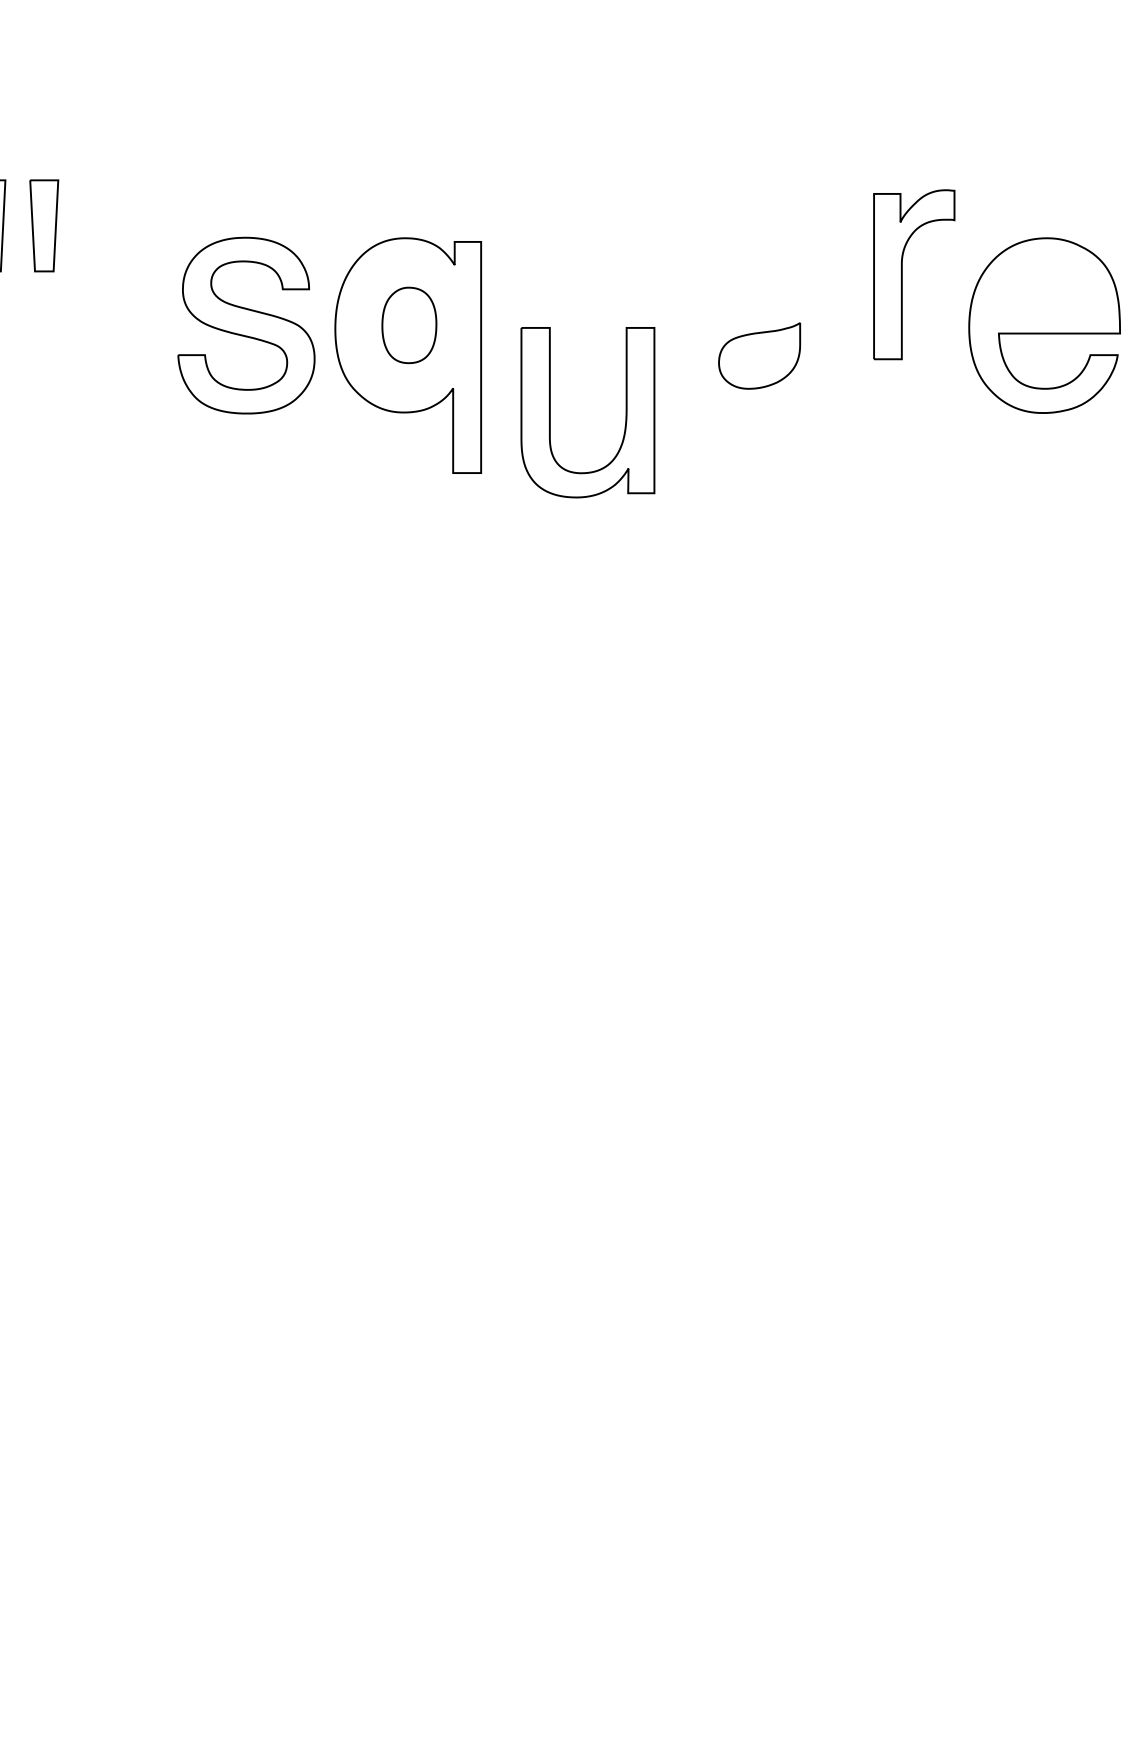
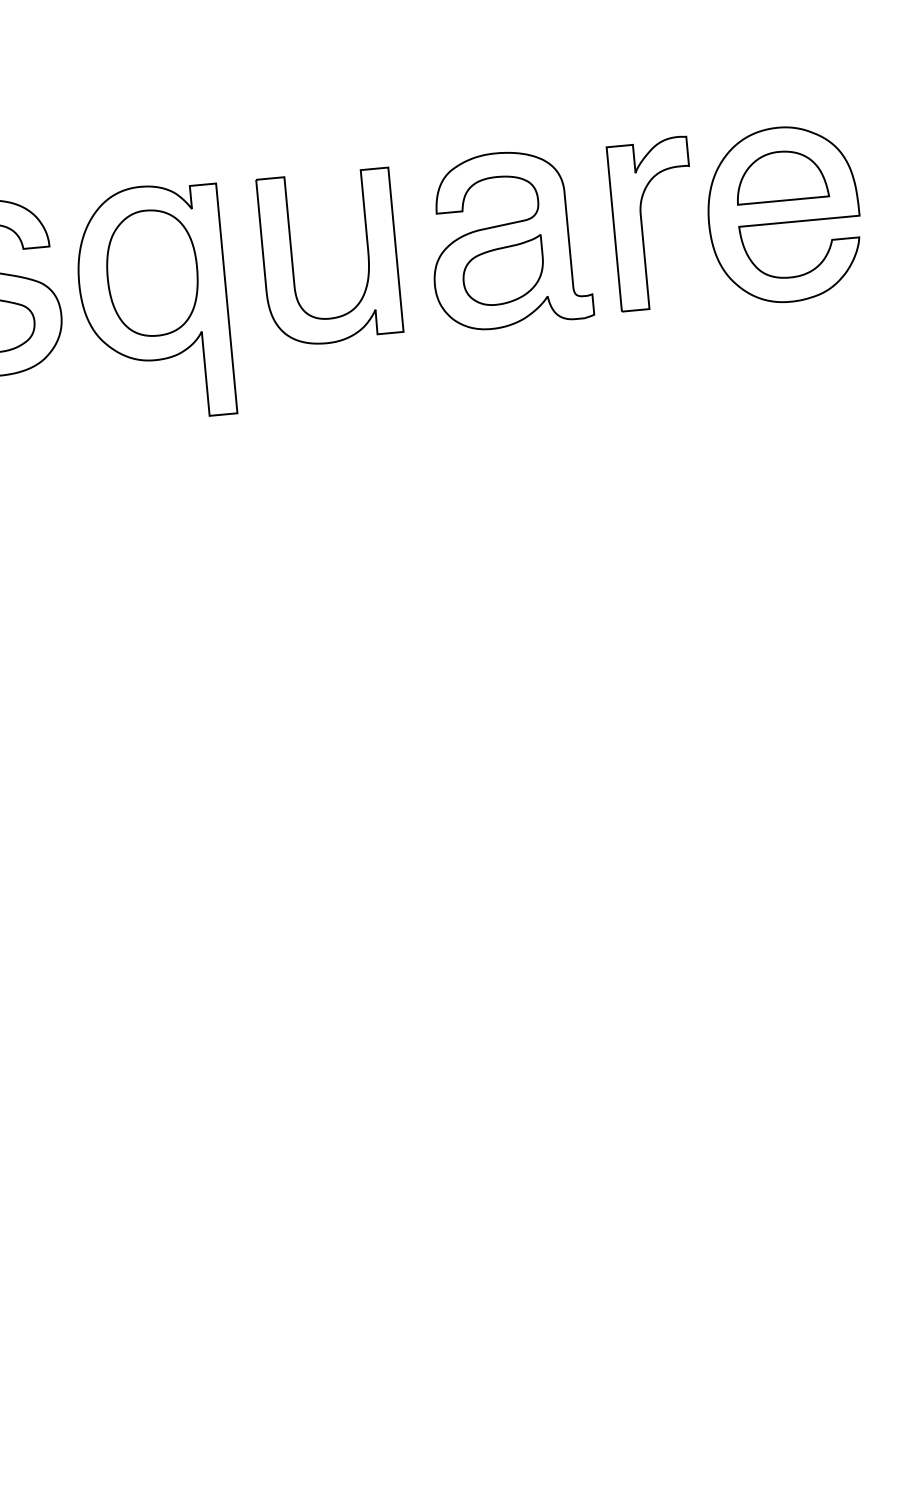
part: (902, 274) -> (642, 224), moved
part: (1045, 286) -> (781, 175), added
part: (768, 324) -> (509, 239), added
part: (409, 325) -> (152, 273), size x1.67
part: (550, 412) -> (292, 261), moved

